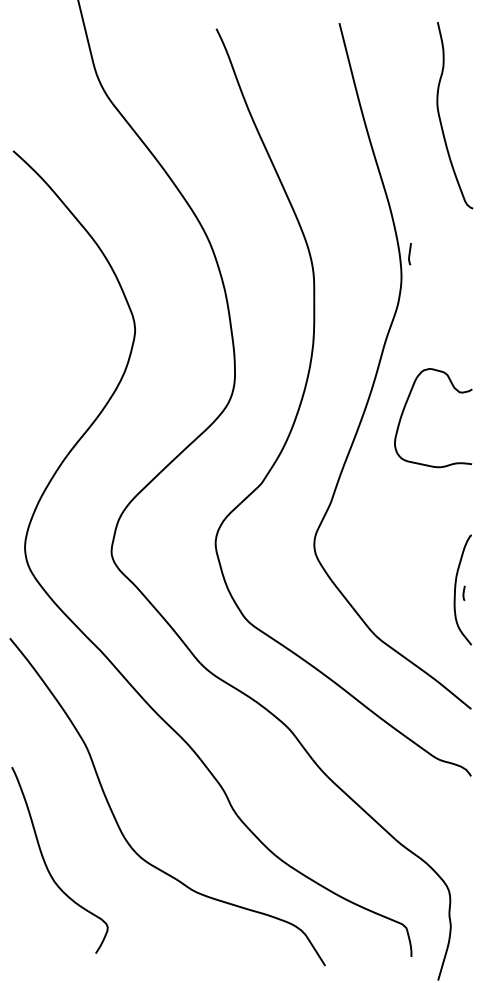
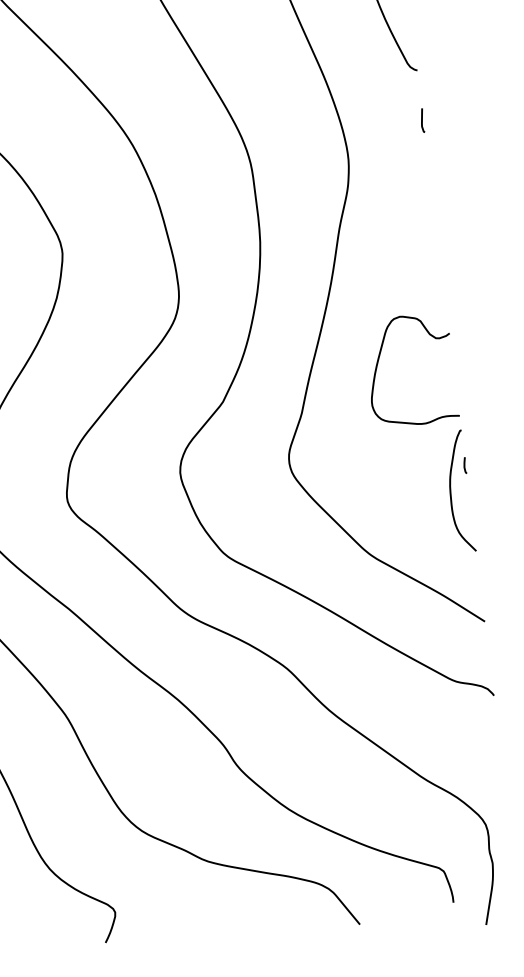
line: (409, 254) -> (421, 121), moved
curve: (405, 408) -> (378, 363), moved
curve: (463, 592) -> (464, 464), moved

